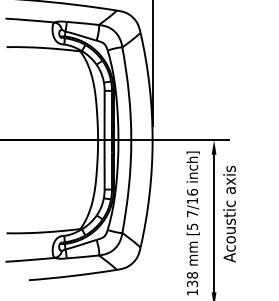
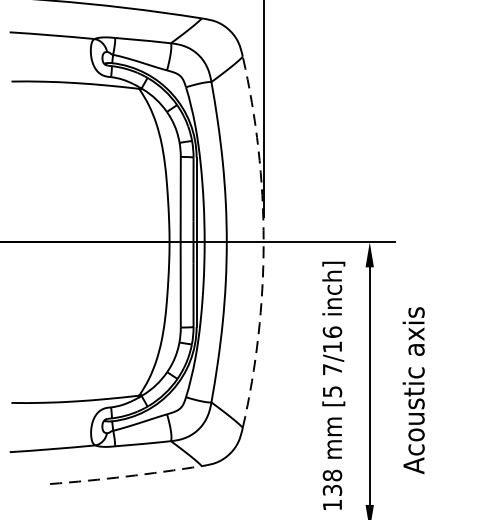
arc: (152, 140) -> (263, 242), solid -> dashed
text: (229, 213) -> (413, 389), moved
arc: (72, 275) -> (125, 475), solid -> dashed

